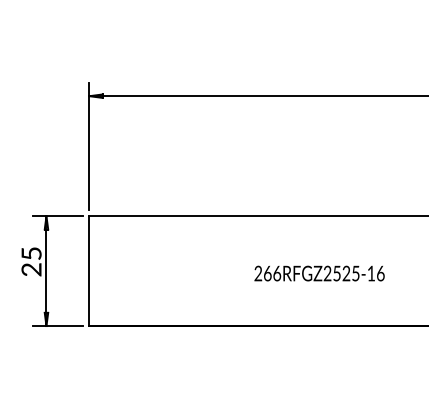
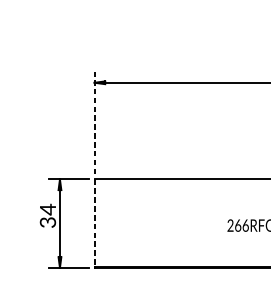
line: (89, 145) -> (94, 122), solid -> dashed
text: (31, 261) -> (47, 215), 25 -> 34
line: (89, 270) -> (94, 223), solid -> dashed

